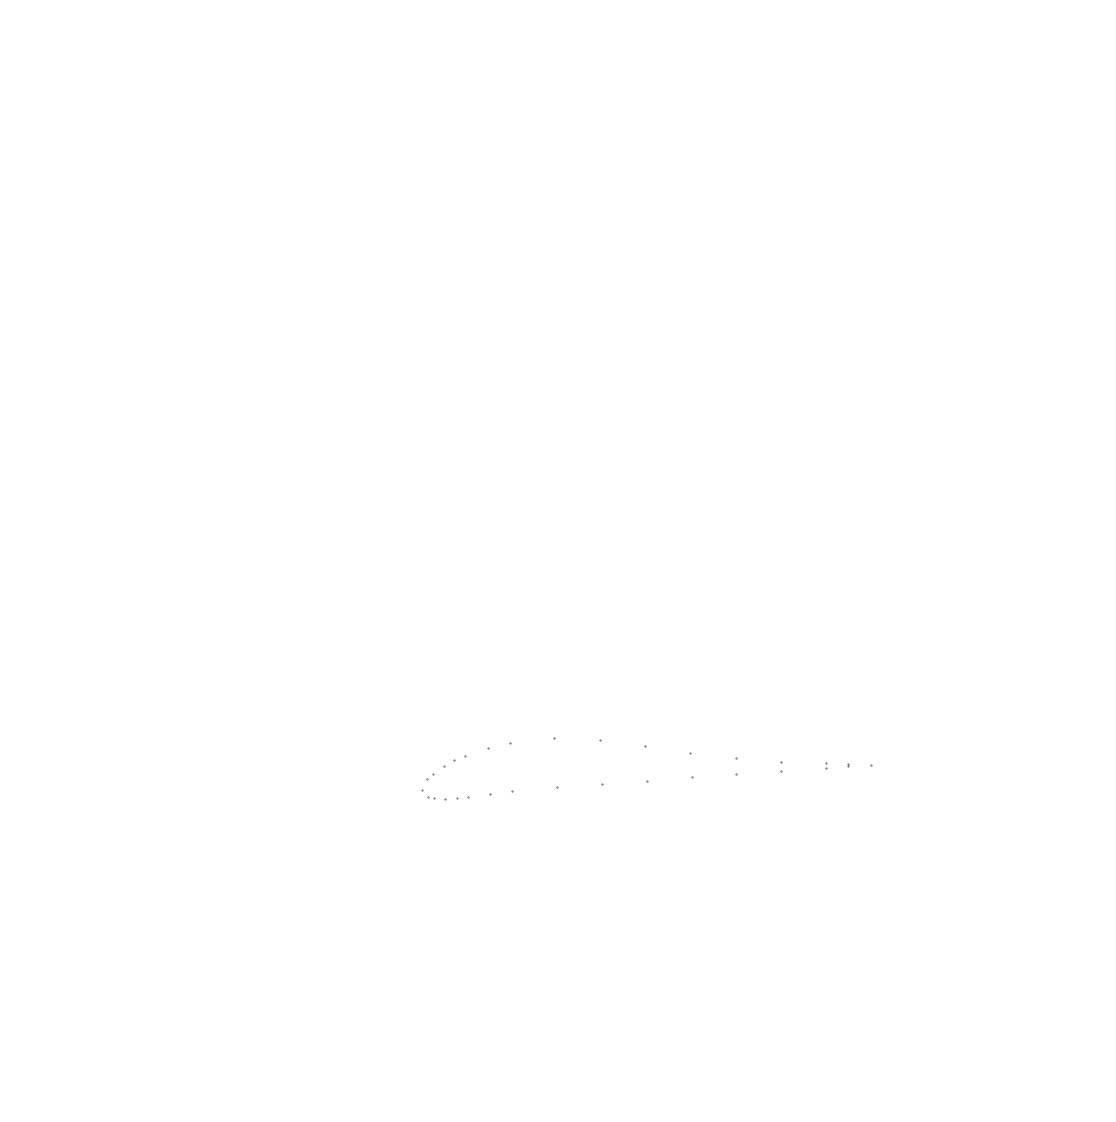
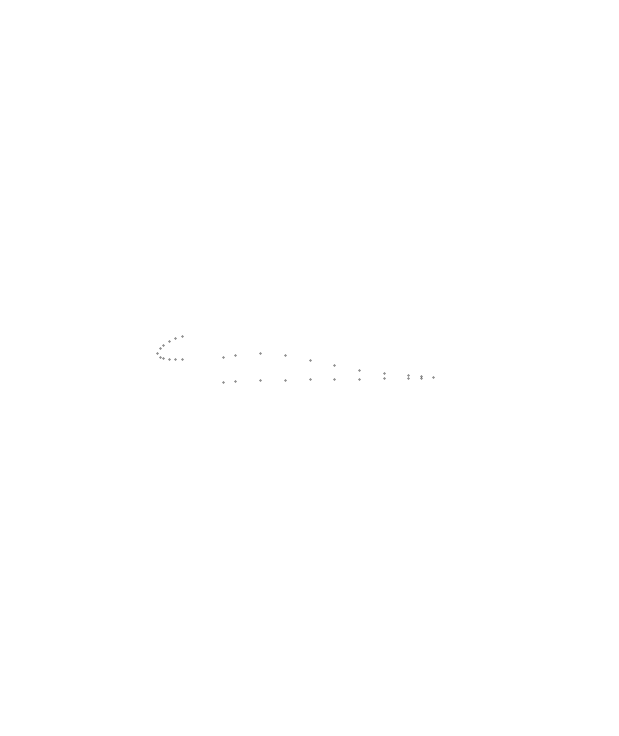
part: (444, 777) -> (169, 347), moved

